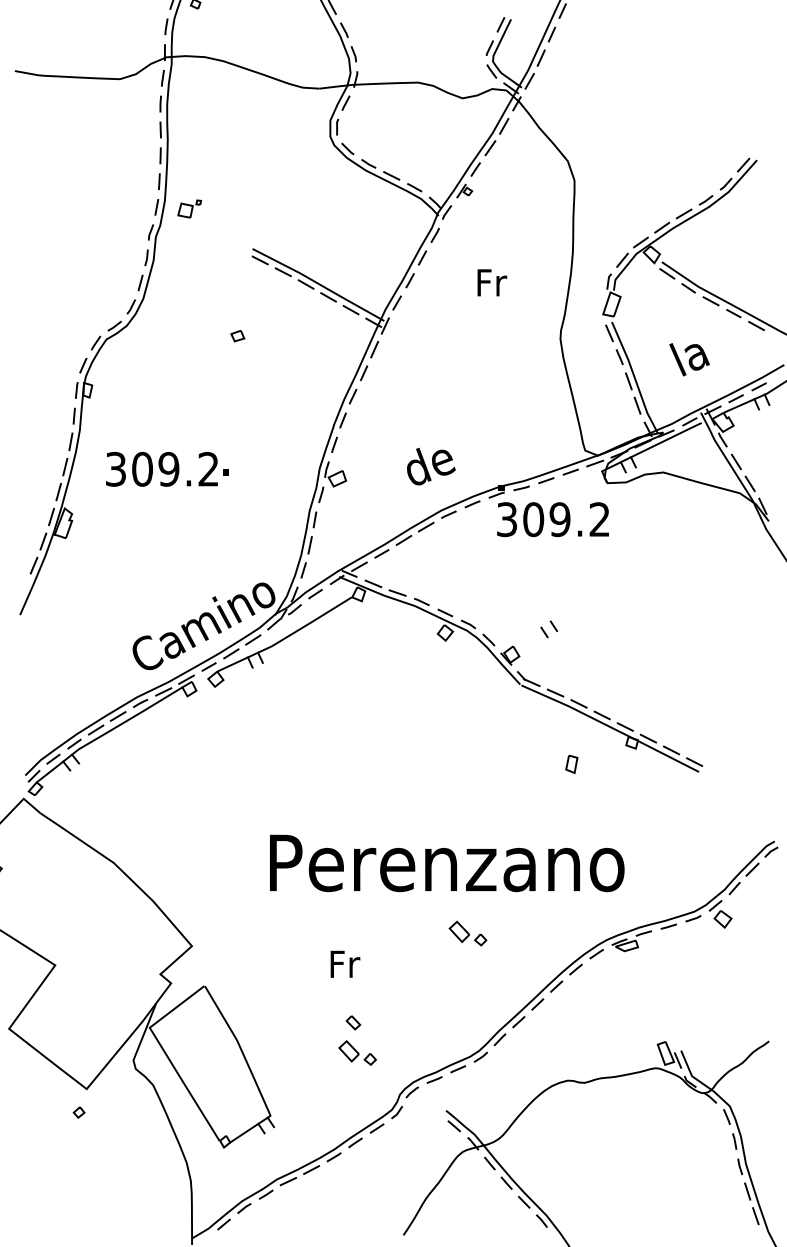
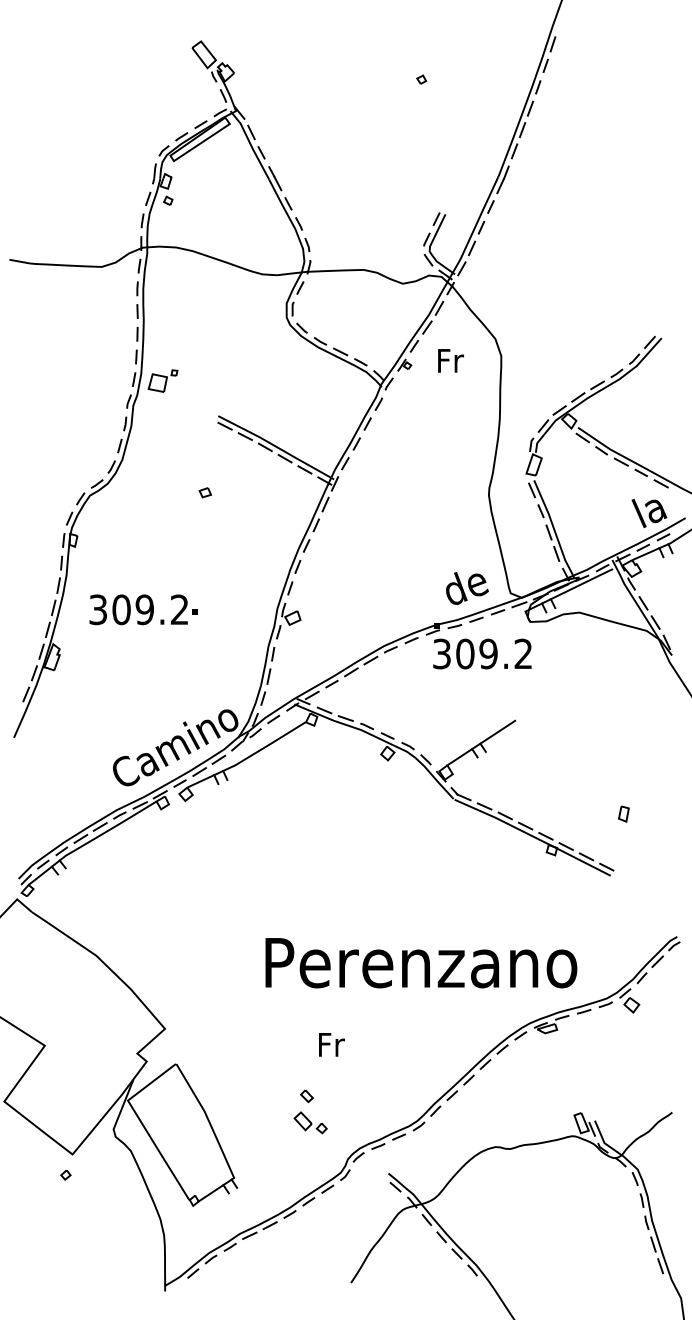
part: (189, 208) -> (162, 380), size x1.43
text: (491, 282) -> (450, 360), moved
text: (689, 359) -> (649, 513), moved
text: (431, 466) -> (467, 588), moved
line: (552, 620) -> (481, 742), added
part: (571, 763) -> (623, 813), moved
text: (447, 863) -> (421, 963), moved
part: (467, 933) -> (407, 1017), removed
text: (344, 963) -> (331, 1044), moved

